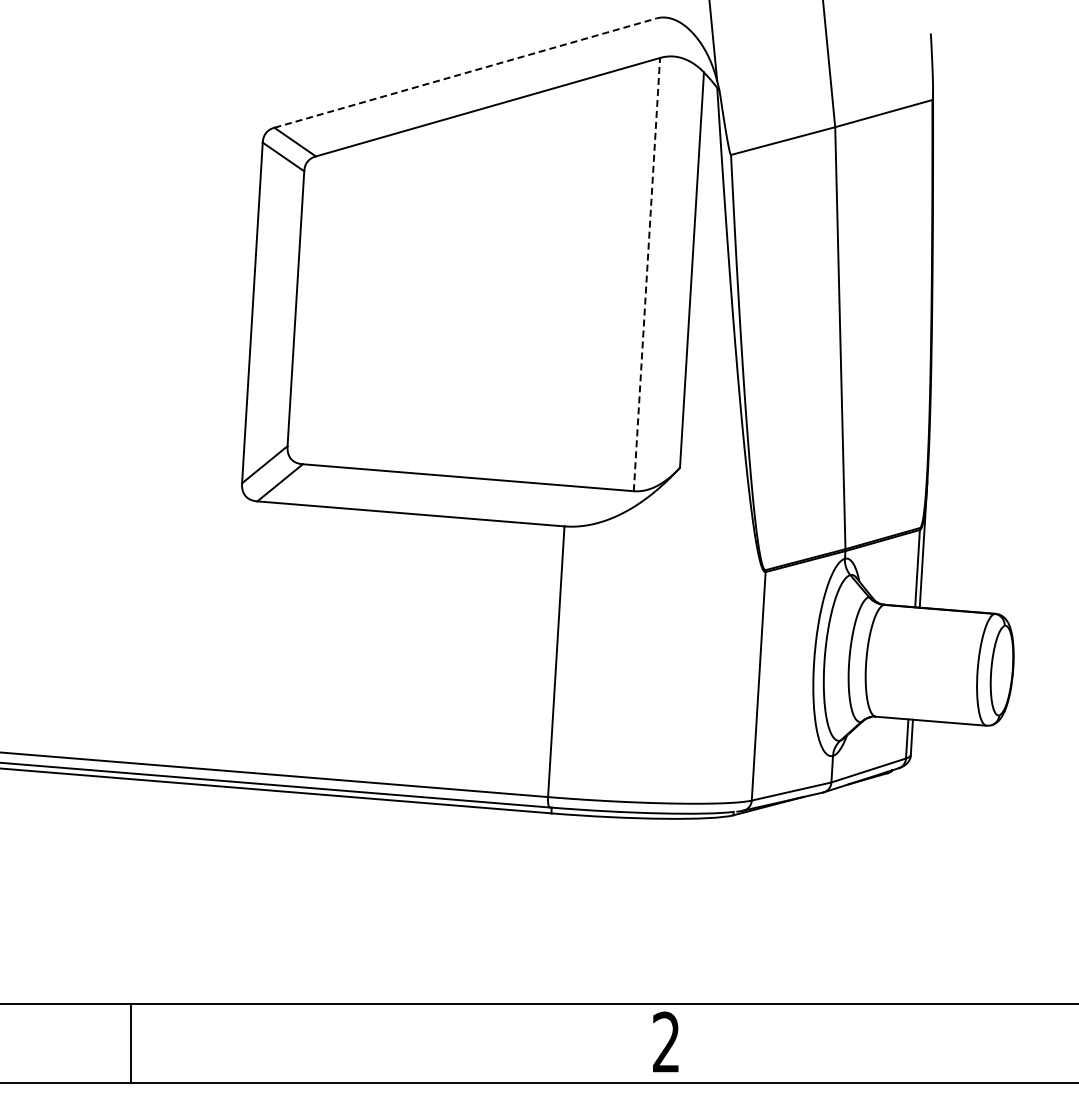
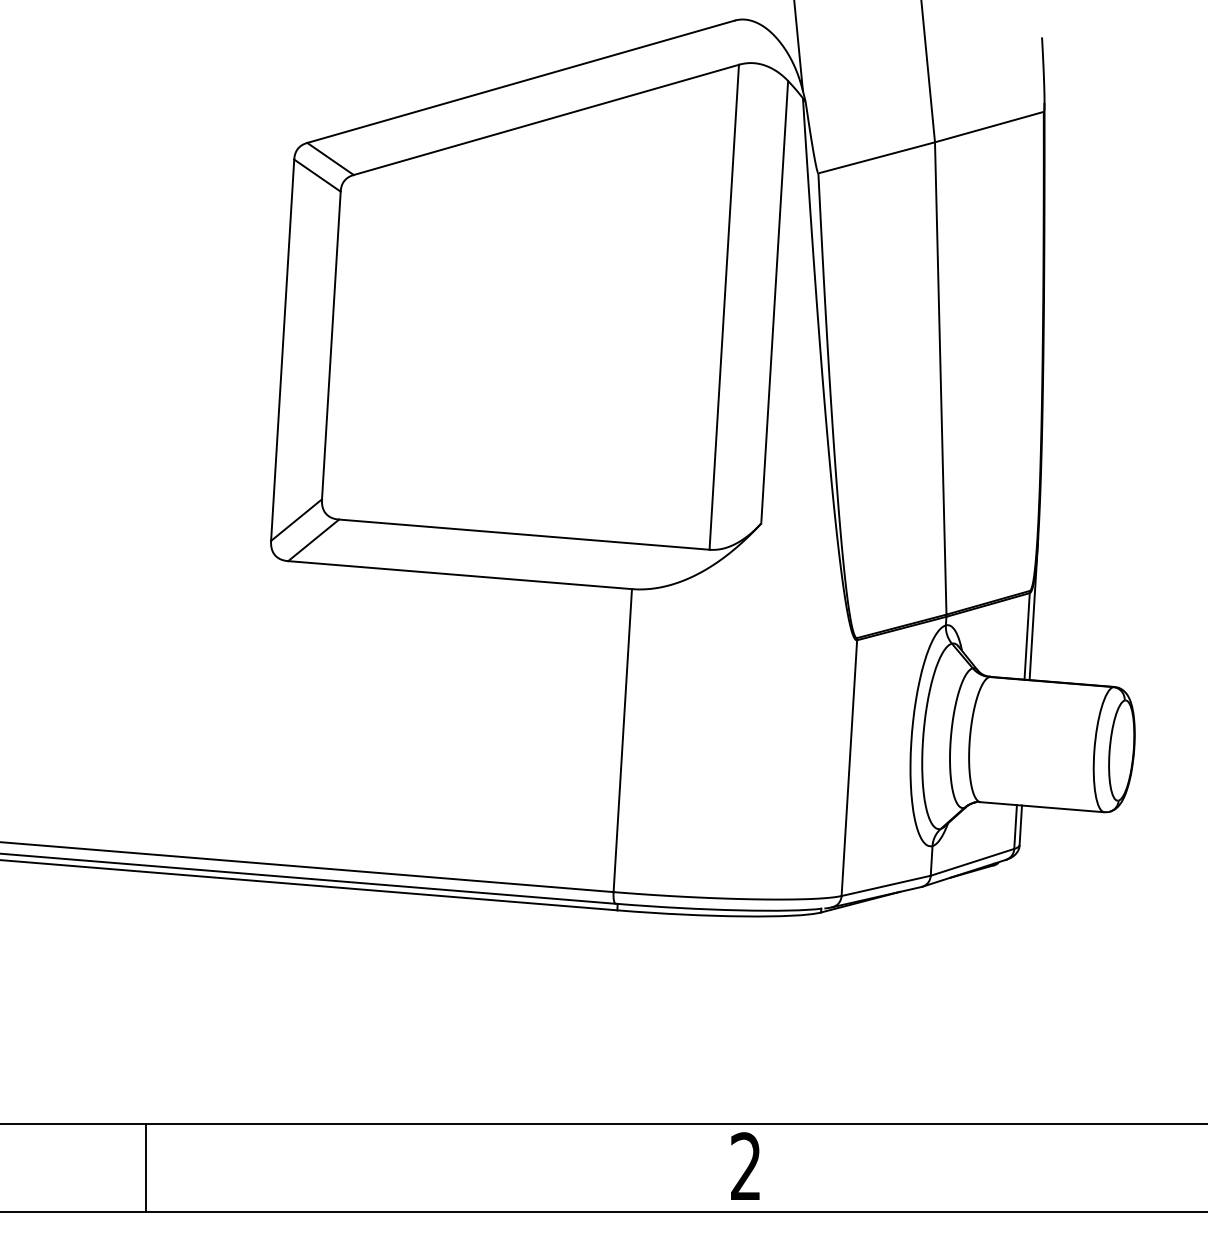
line: (465, 73) -> (521, 82), dashed -> solid
line: (646, 274) -> (723, 307), dashed -> solid

